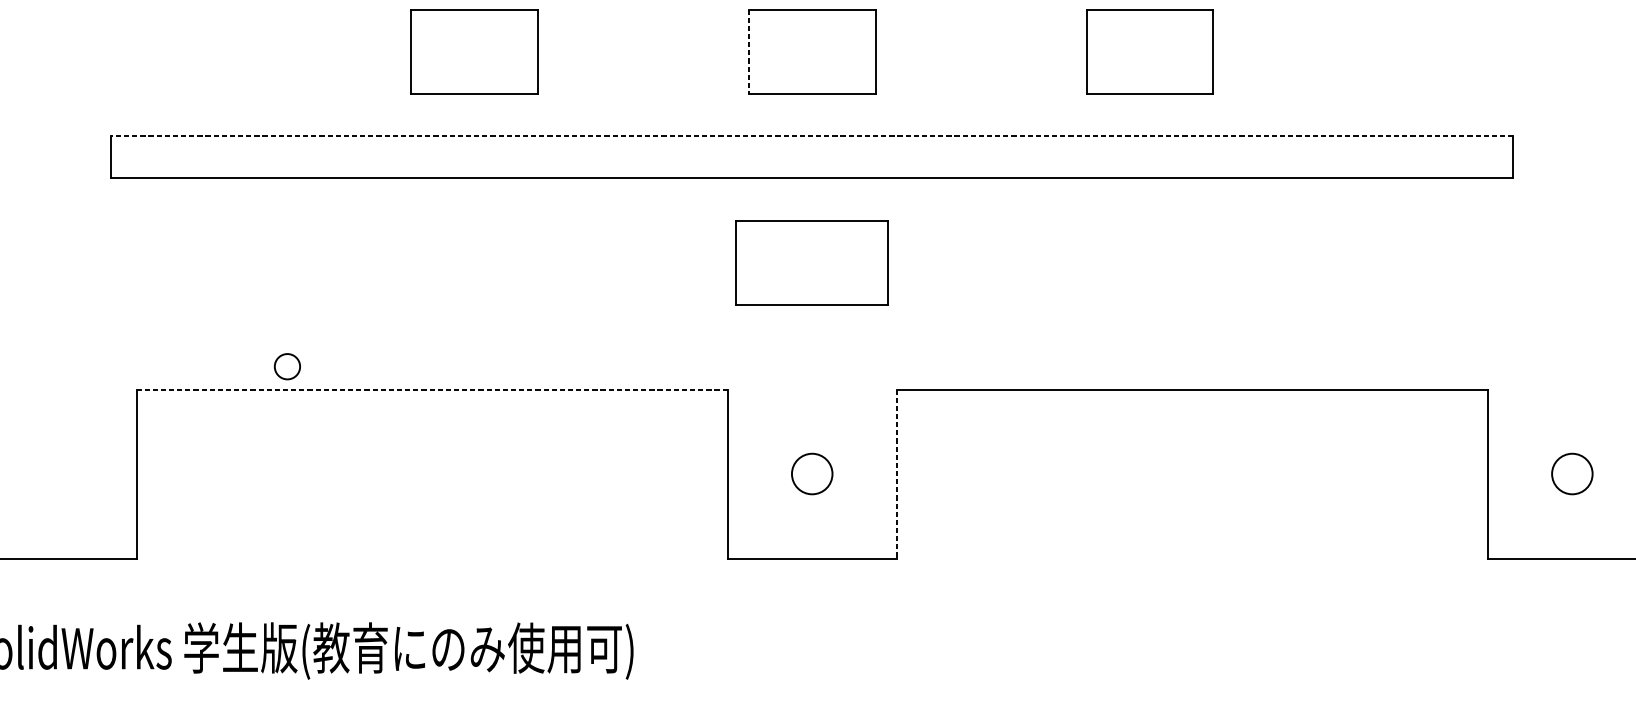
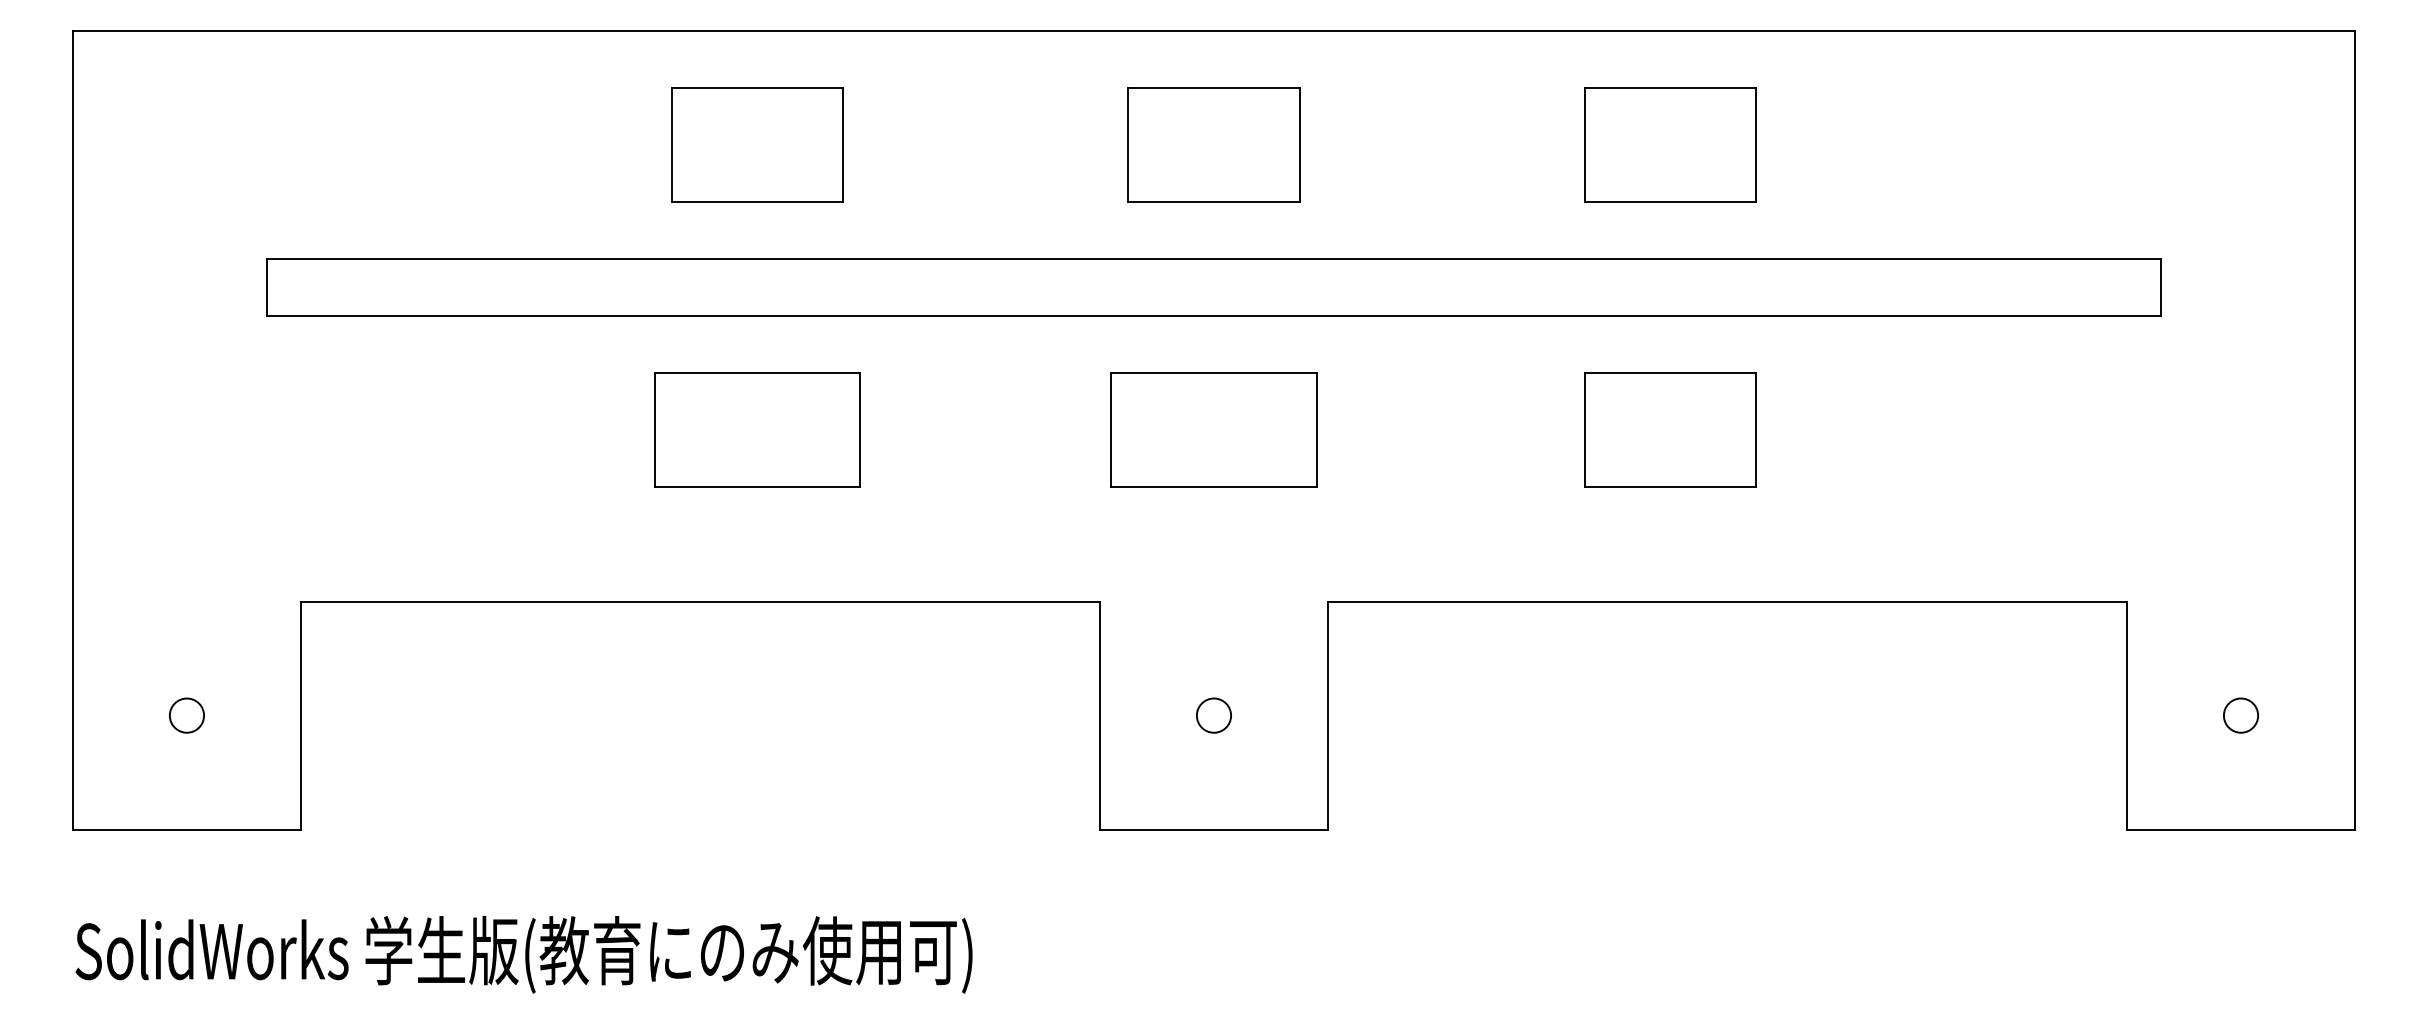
line: (748, 52) -> (1128, 145), dashed -> solid
line: (811, 136) -> (1213, 259), dashed -> solid
part: (474, 262) -> (757, 429), added
part: (1150, 262) -> (1670, 429), added
circle: (287, 366) -> (186, 715), moved
line: (431, 389) -> (699, 601), dashed -> solid
circle: (811, 473) -> (1213, 715), size x0.62
circle: (1571, 473) -> (2240, 715), size x0.62
line: (896, 474) -> (1328, 716), dashed -> solid

